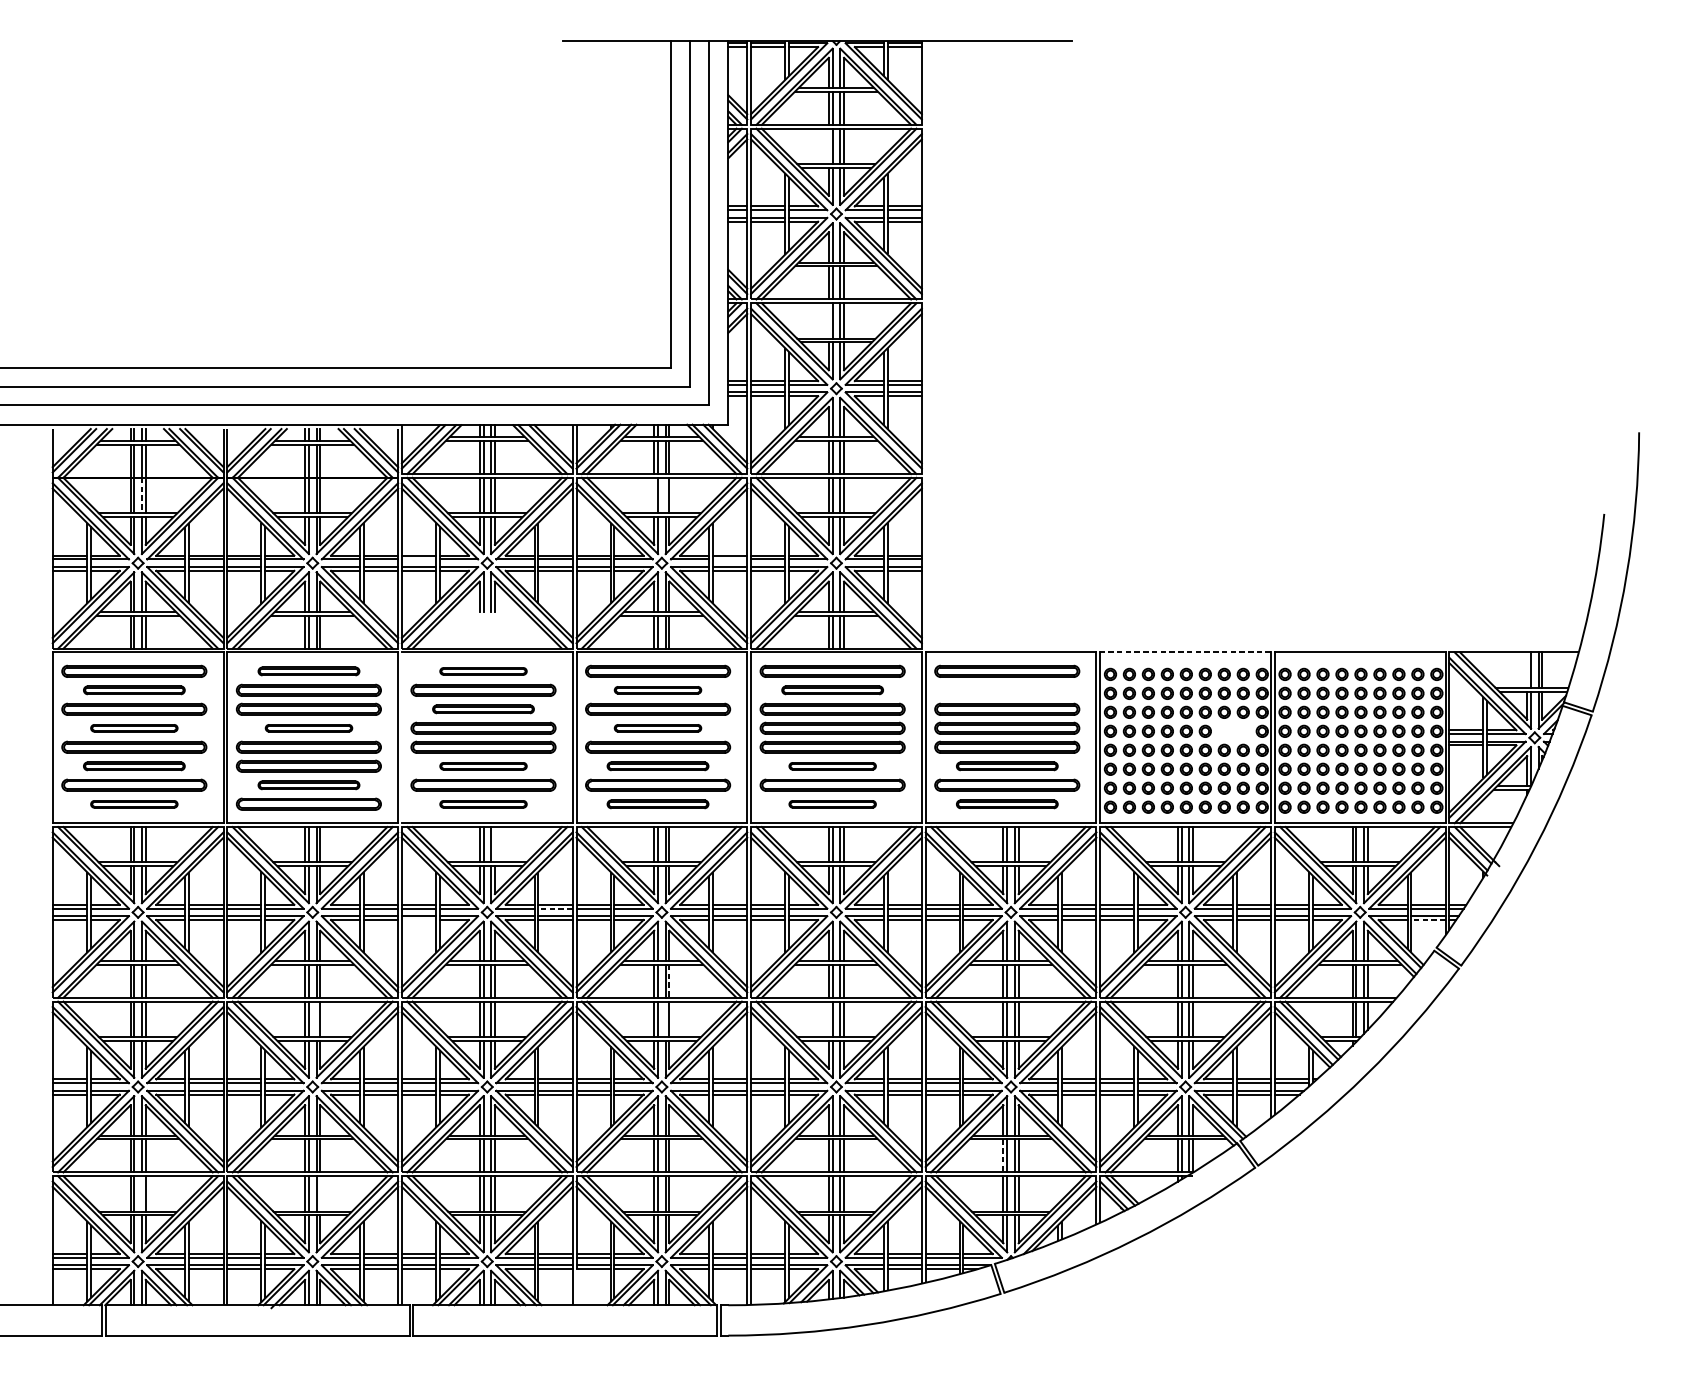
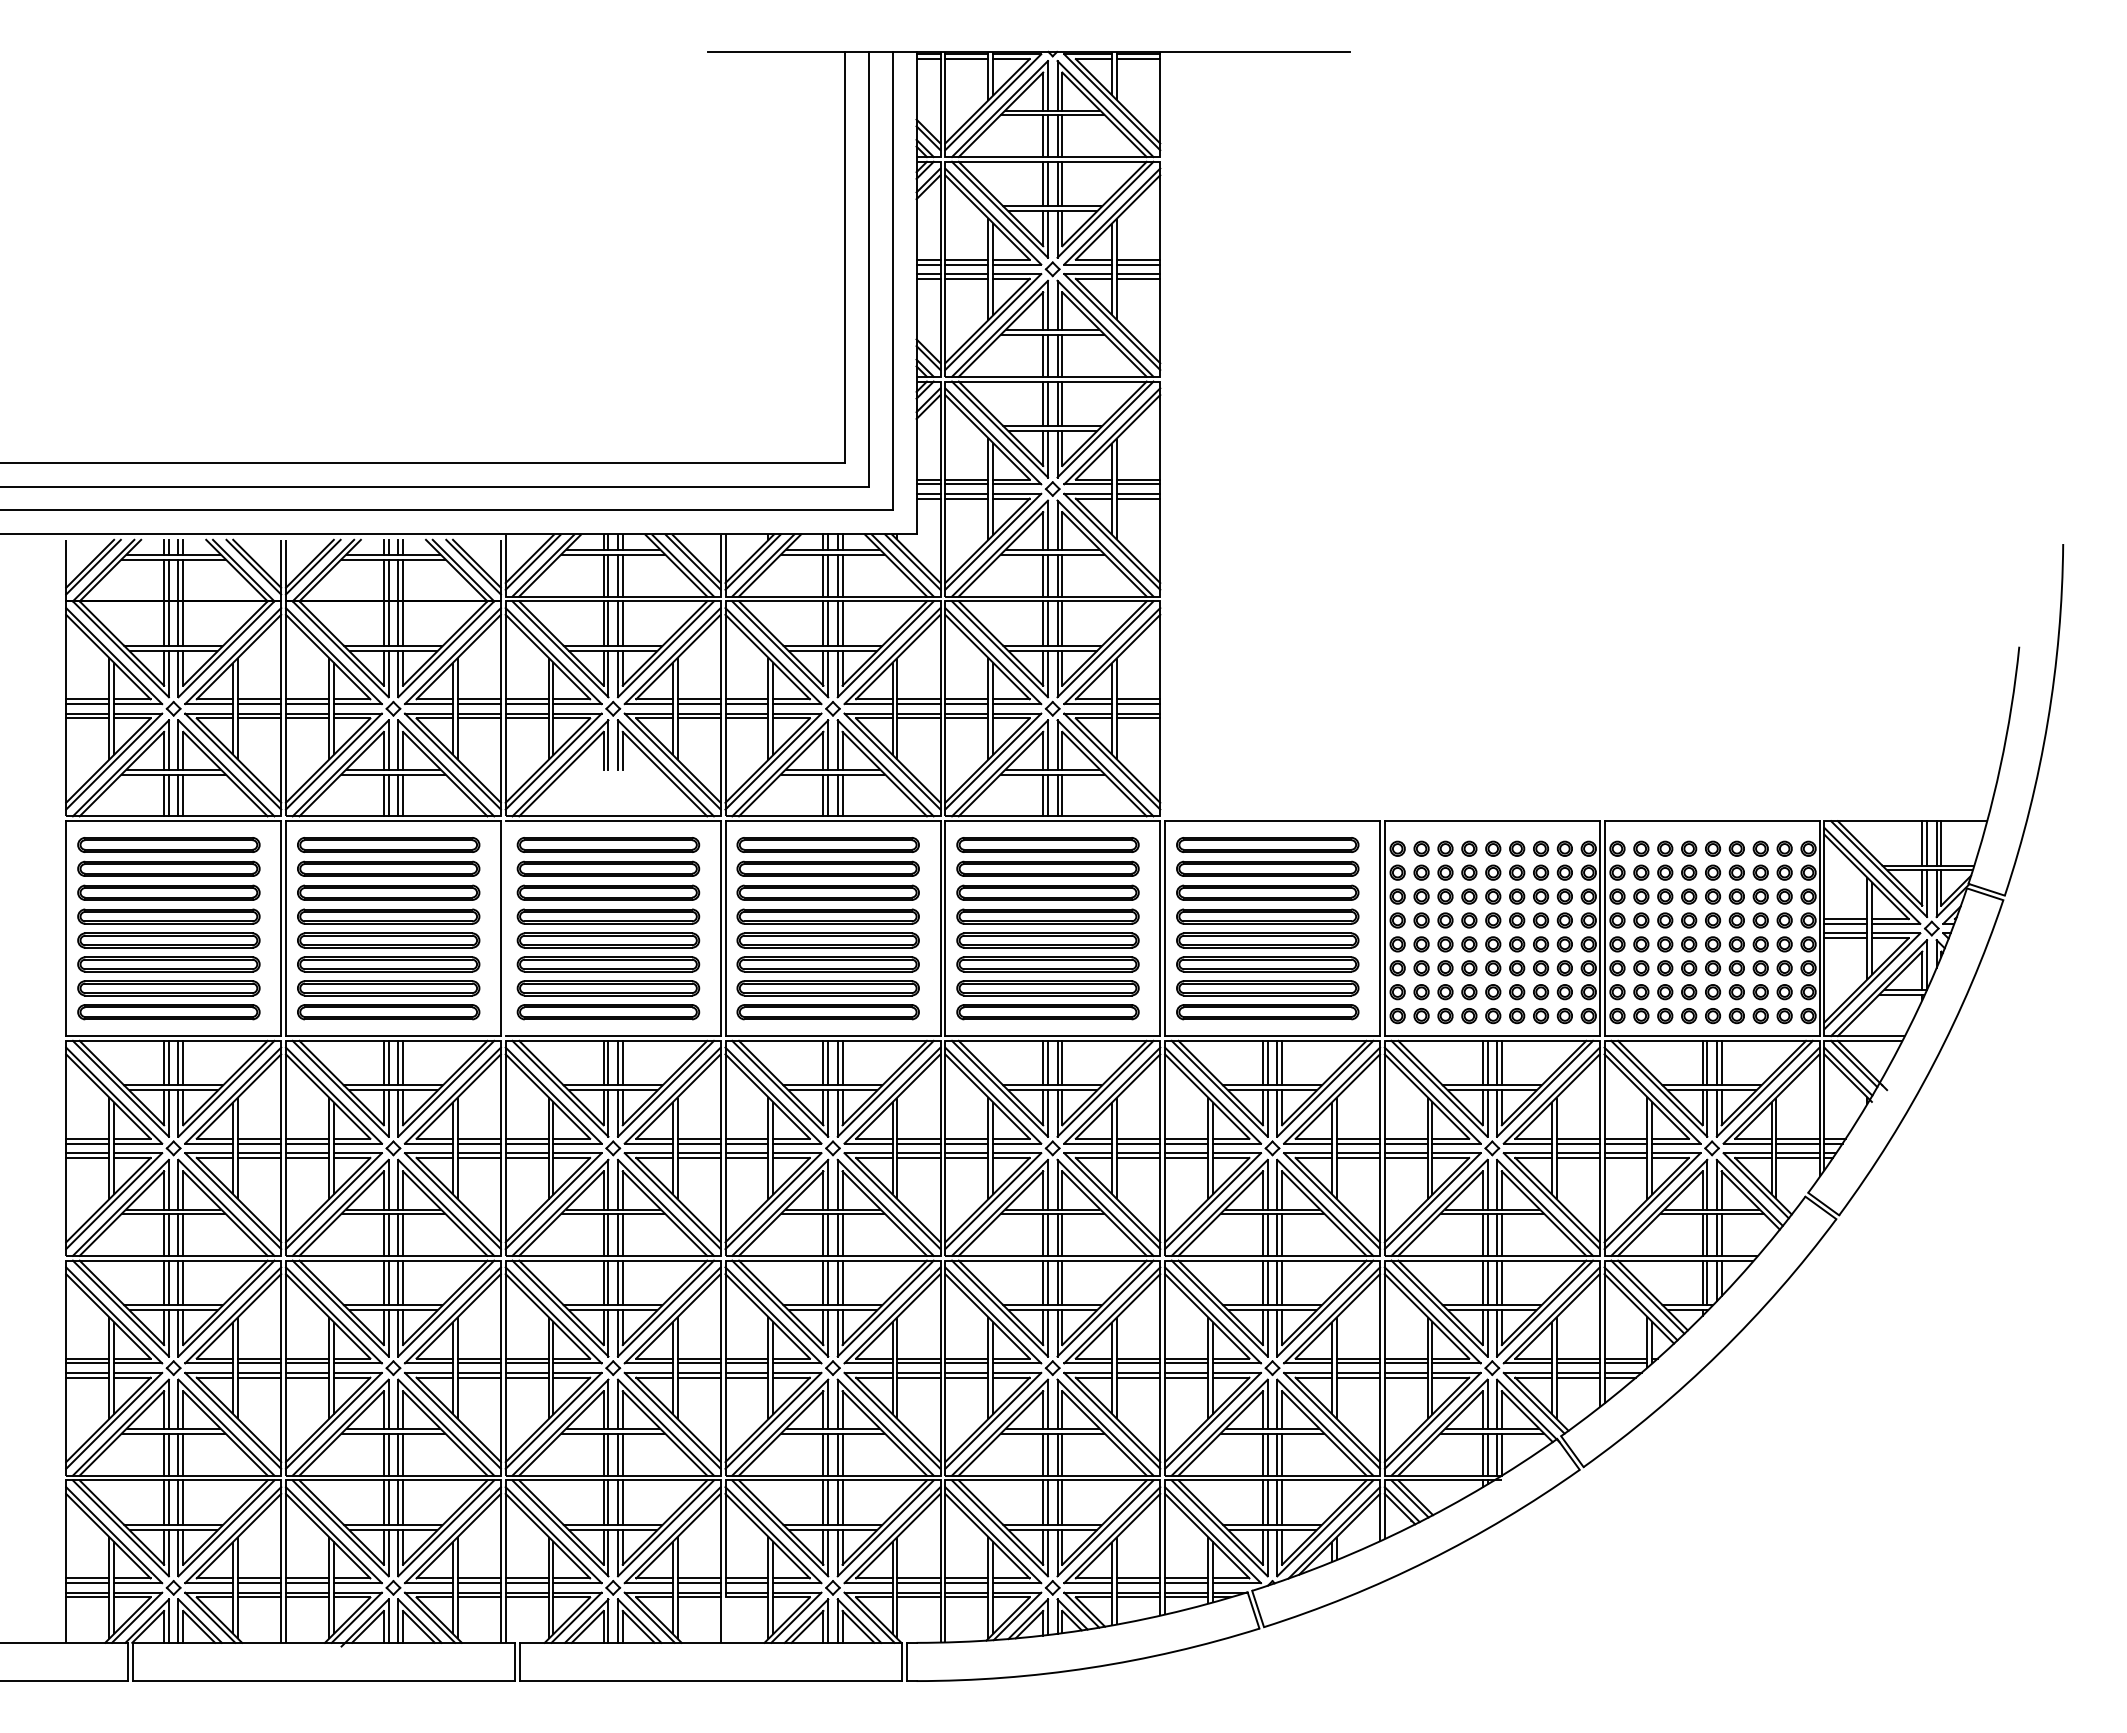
line: (829, 145) -> (1043, 183), added
line: (829, 320) -> (1043, 403), added
line: (654, 495) -> (823, 623), added
line: (665, 495) -> (837, 623), added
line: (141, 496) -> (178, 624), dashed -> solid
line: (418, 559) -> (526, 704), added
line: (729, 559) -> (918, 704), added
line: (1185, 652) -> (1491, 821), dashed -> solid
line: (1527, 670) -> (1922, 843), added
part: (308, 671) -> (388, 844), size x1.43
part: (483, 671) -> (608, 844), size x1.67
part: (134, 690) -> (168, 868), size x1.43
part: (657, 690) -> (827, 868), size x1.67
part: (832, 690) -> (1047, 868), size x1.43
part: (1007, 690) -> (1267, 868), added
part: (483, 709) -> (608, 892), size x1.43
part: (134, 728) -> (168, 916), size x1.67
part: (308, 728) -> (388, 916), size x1.67
part: (657, 728) -> (827, 916), size x1.67
part: (1233, 731) -> (1552, 920), added
part: (134, 766) -> (168, 964), size x1.43
part: (483, 766) -> (608, 964), size x1.67
part: (657, 766) -> (827, 964), size x1.43
part: (832, 766) -> (1047, 964), size x1.67
part: (1007, 766) -> (1267, 964), size x1.43
part: (308, 785) -> (388, 988), size x1.43
part: (134, 804) -> (168, 1012), size x1.67
part: (483, 804) -> (608, 1012), size x1.67
part: (657, 804) -> (827, 1012), size x1.43
part: (832, 804) -> (1047, 1012), size x1.67
part: (1007, 804) -> (1267, 1012), size x1.43
line: (494, 844) -> (622, 1062), added
line: (555, 908) -> (699, 1143), dashed -> solid
line: (418, 919) -> (526, 1157), added
line: (1428, 919) -> (1797, 1157), dashed -> solid
line: (669, 981) -> (842, 1235), dashed -> solid
line: (316, 1018) -> (398, 1282), added
line: (665, 1018) -> (837, 1282), added
line: (829, 1018) -> (1043, 1282), added
line: (1003, 1155) -> (1262, 1454), dashed -> solid
line: (141, 1193) -> (178, 1502), added
line: (320, 1193) -> (403, 1502), added

